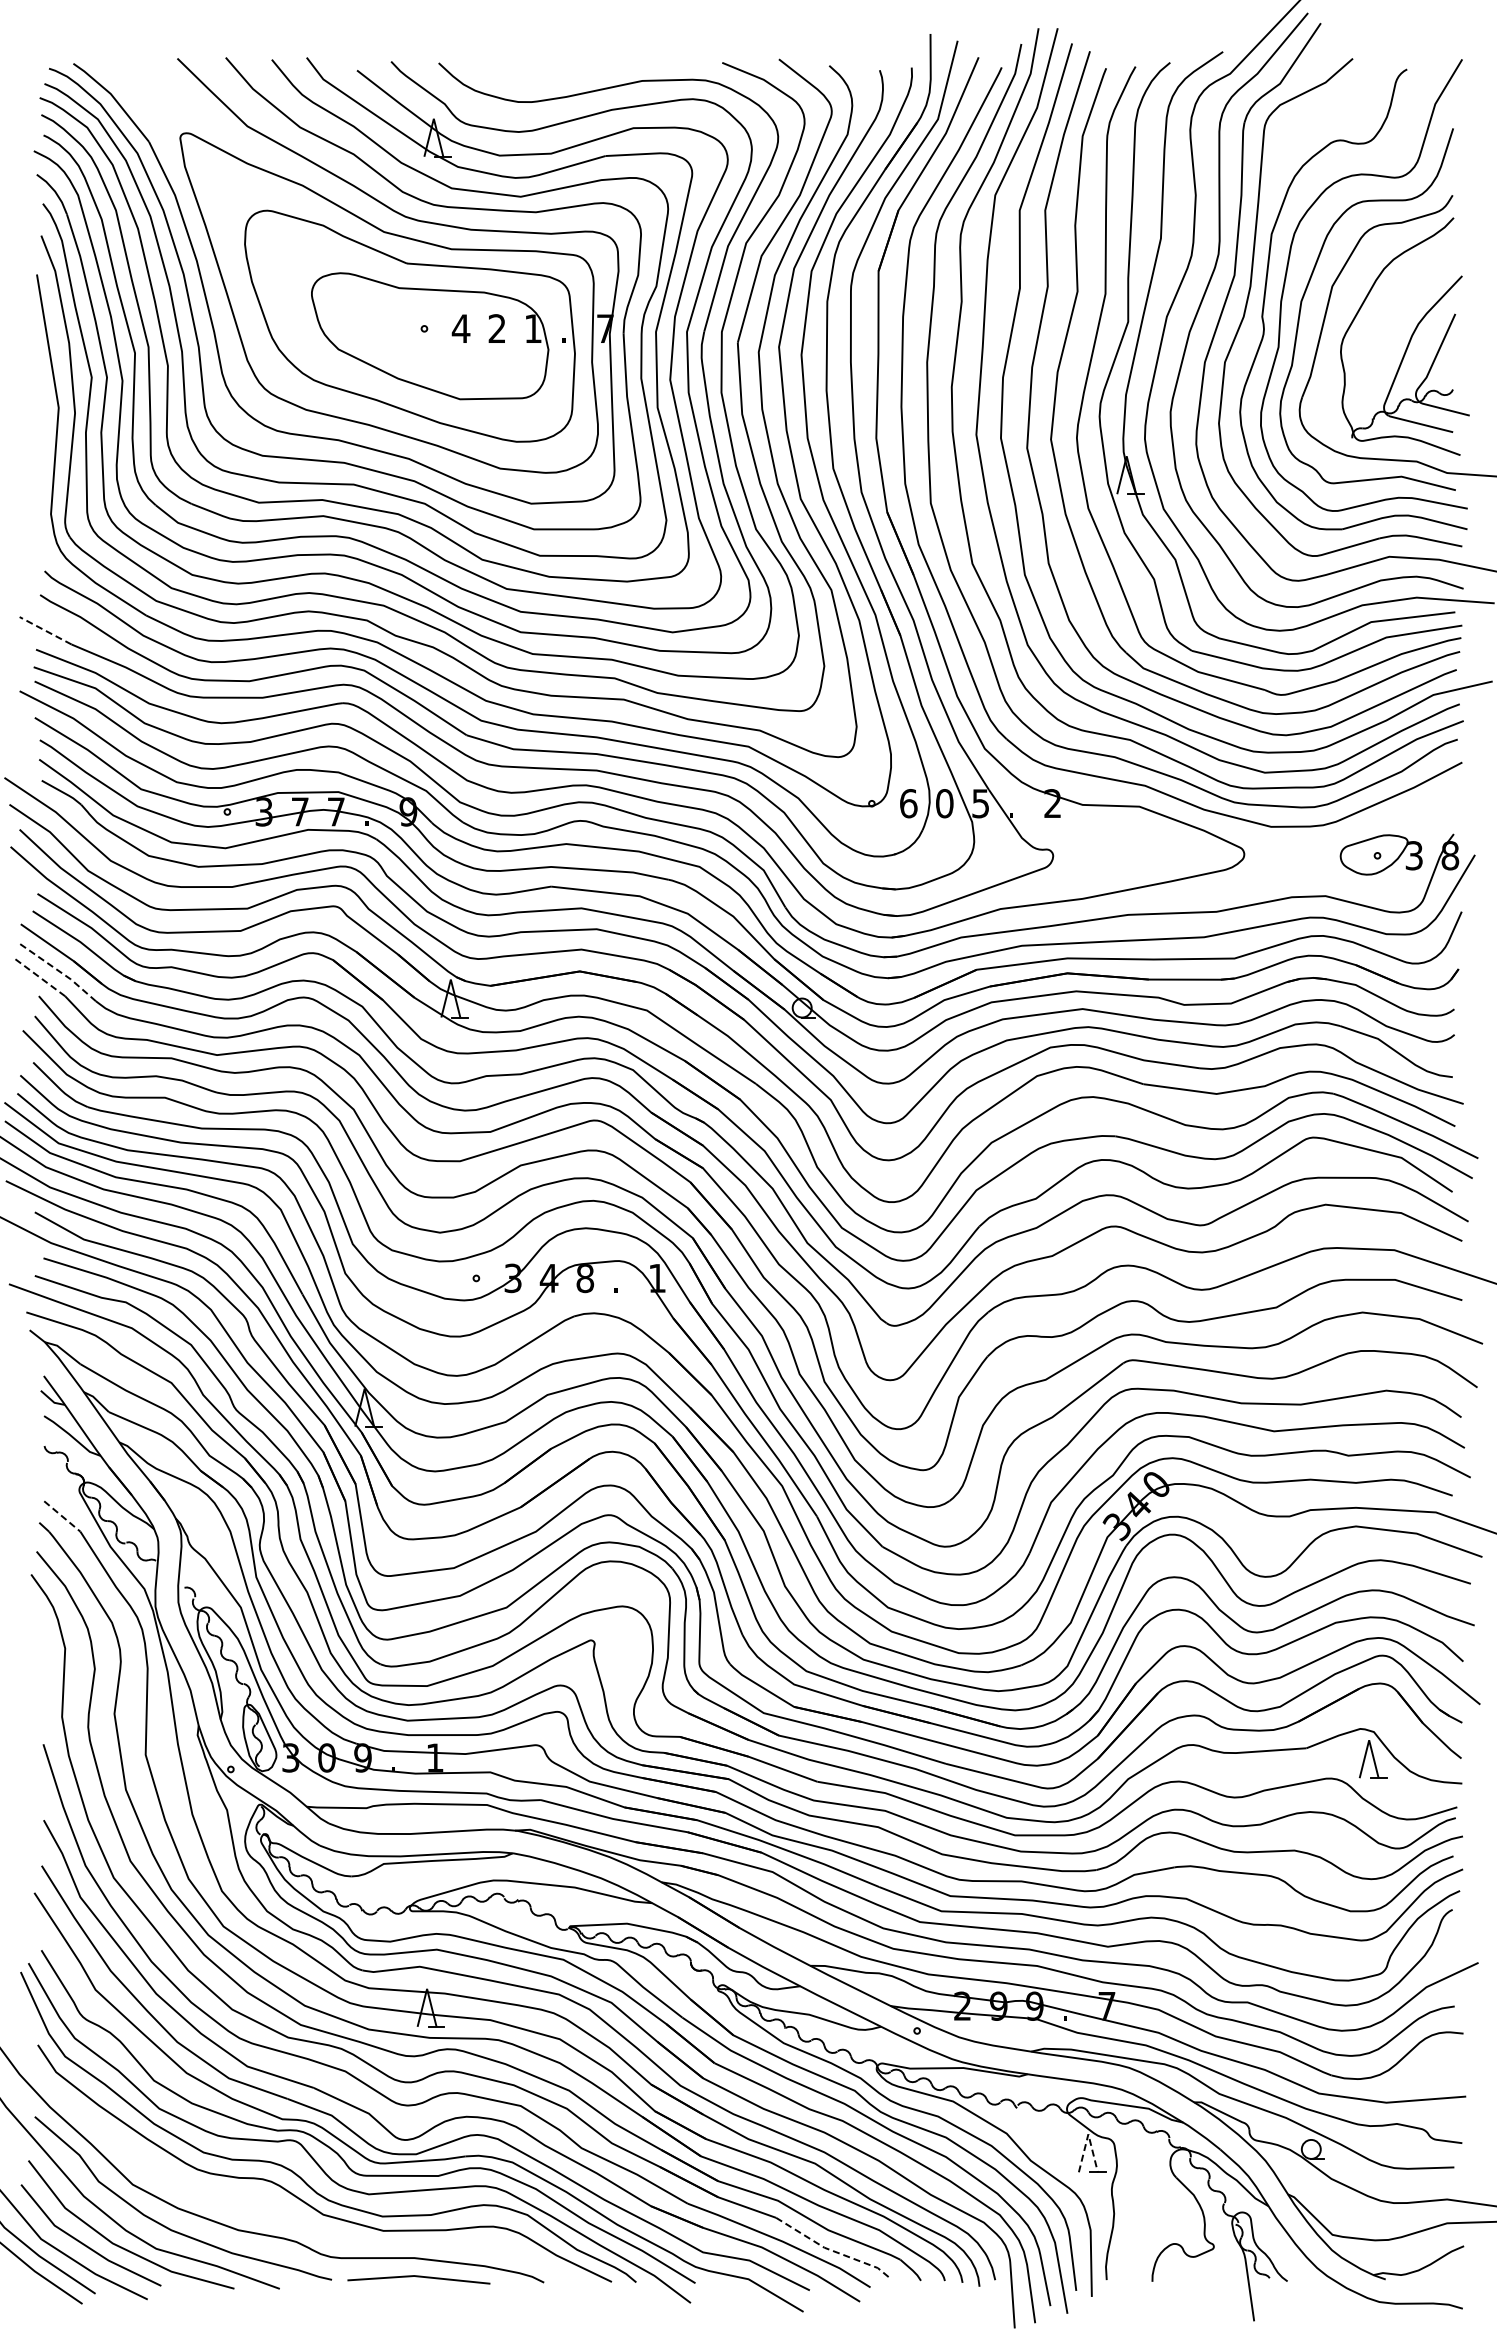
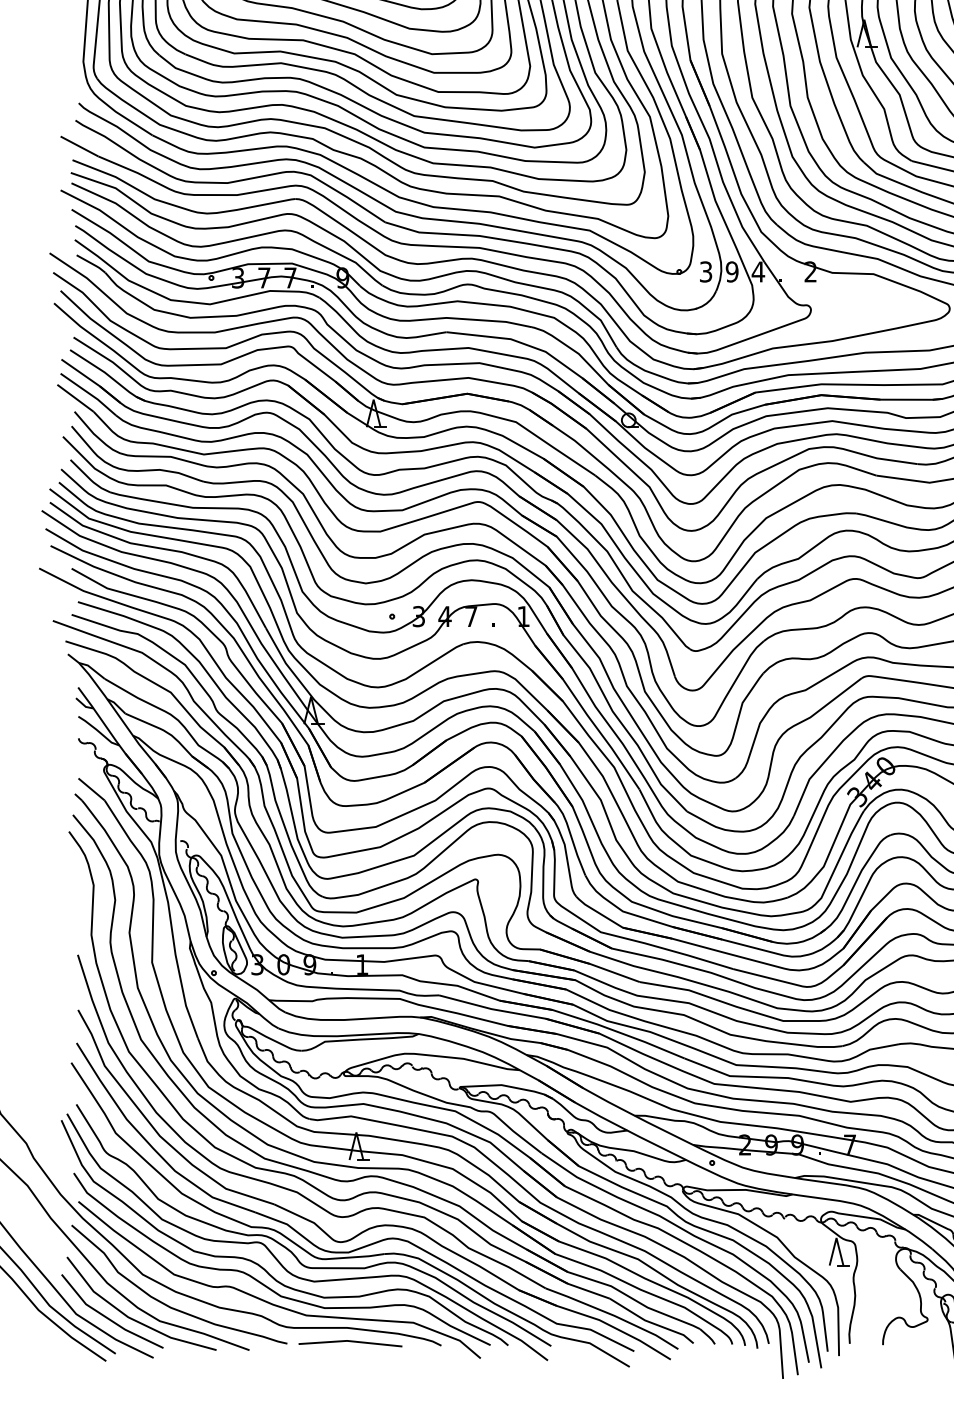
line: (45, 630) -> (79, 146), dashed -> solid
text: (908, 803) -> (705, 271), 6 -> 3
text: (944, 803) -> (732, 271), 0 -> 9
text: (980, 803) -> (758, 271), 5 -> 4
line: (59, 971) -> (89, 393), dashed -> solid
line: (39, 977) -> (75, 398), dashed -> solid
text: (585, 1278) -> (471, 616), 8 -> 7
line: (62, 1516) -> (91, 789), dashed -> solid
line: (1088, 2134) -> (836, 1238), dashed -> solid
curve: (309, 2223) -> (271, 1302), added
line: (833, 2251) -> (651, 1323), dashed -> solid

